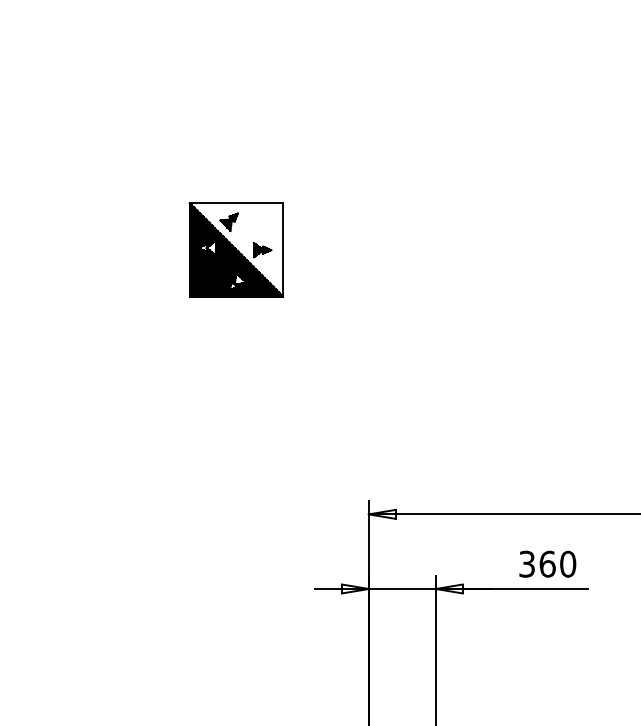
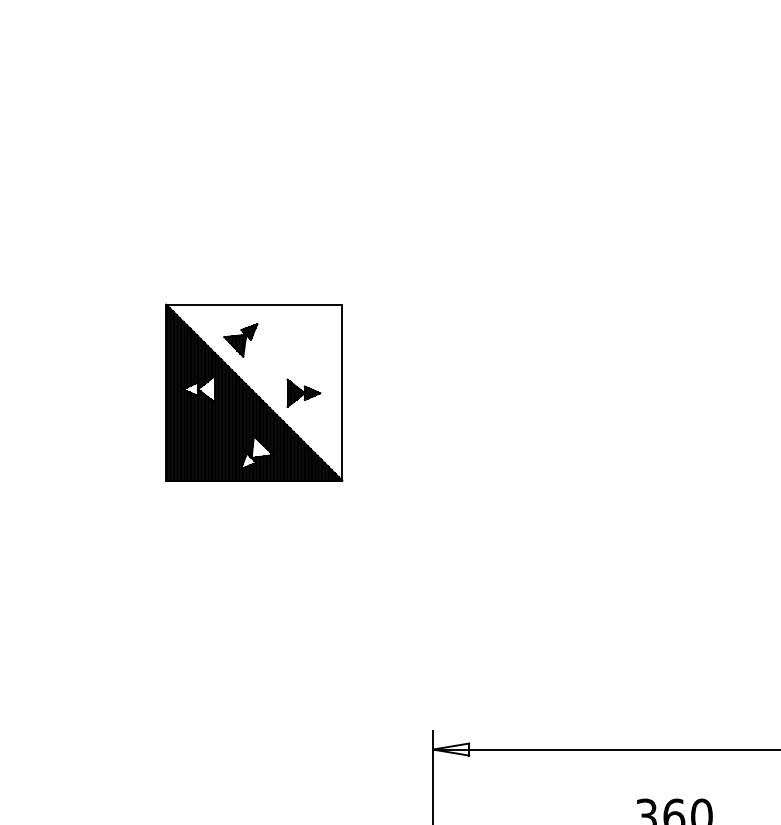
part: (236, 249) -> (254, 392), size x1.4

